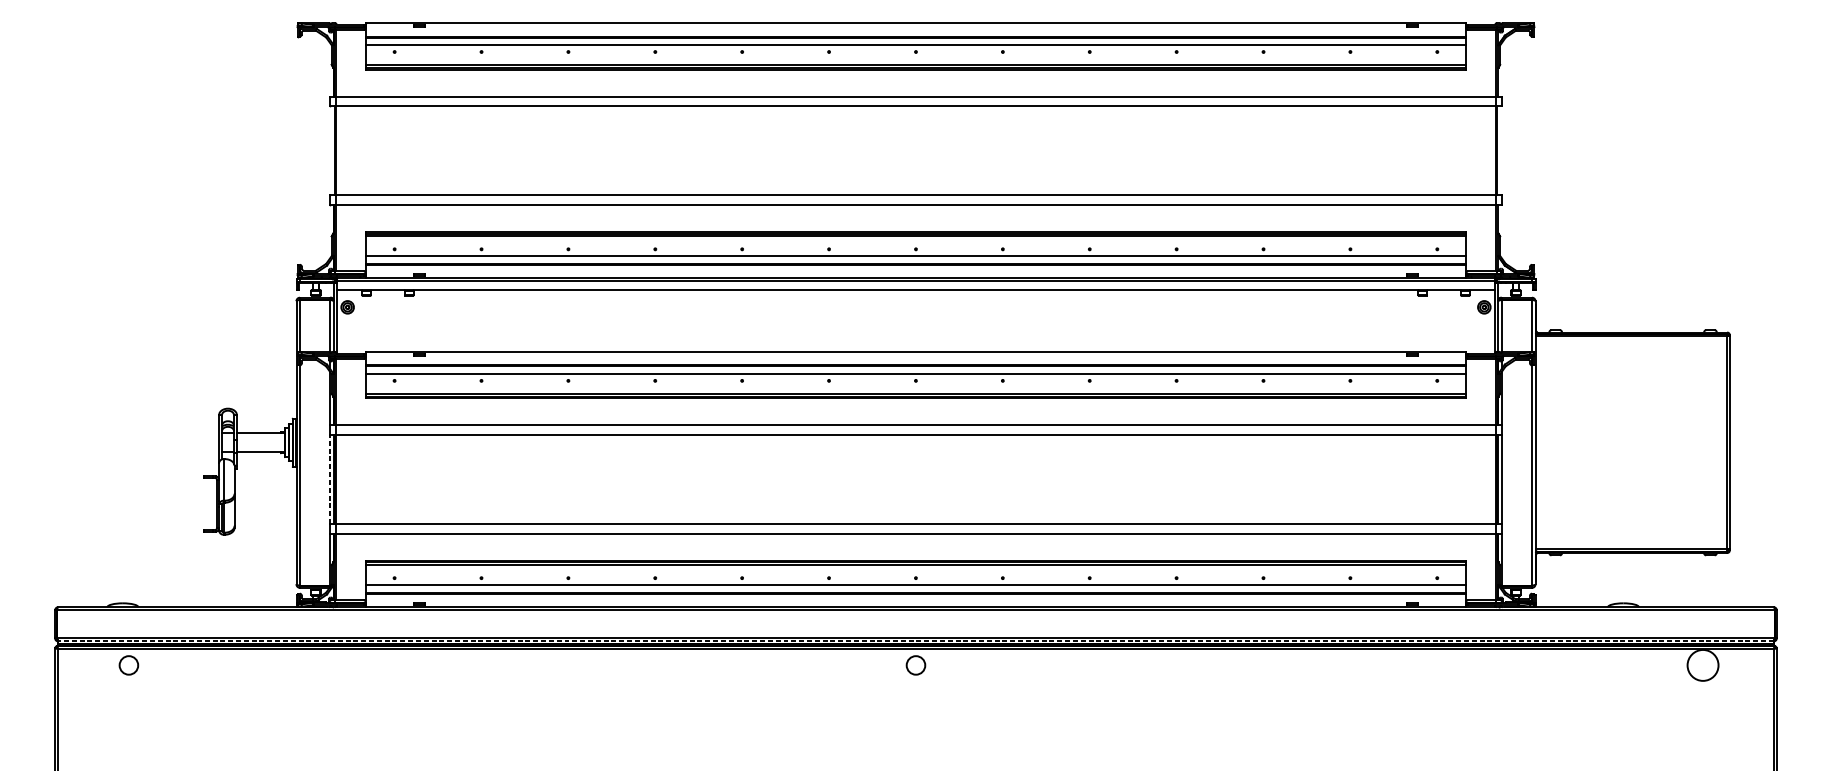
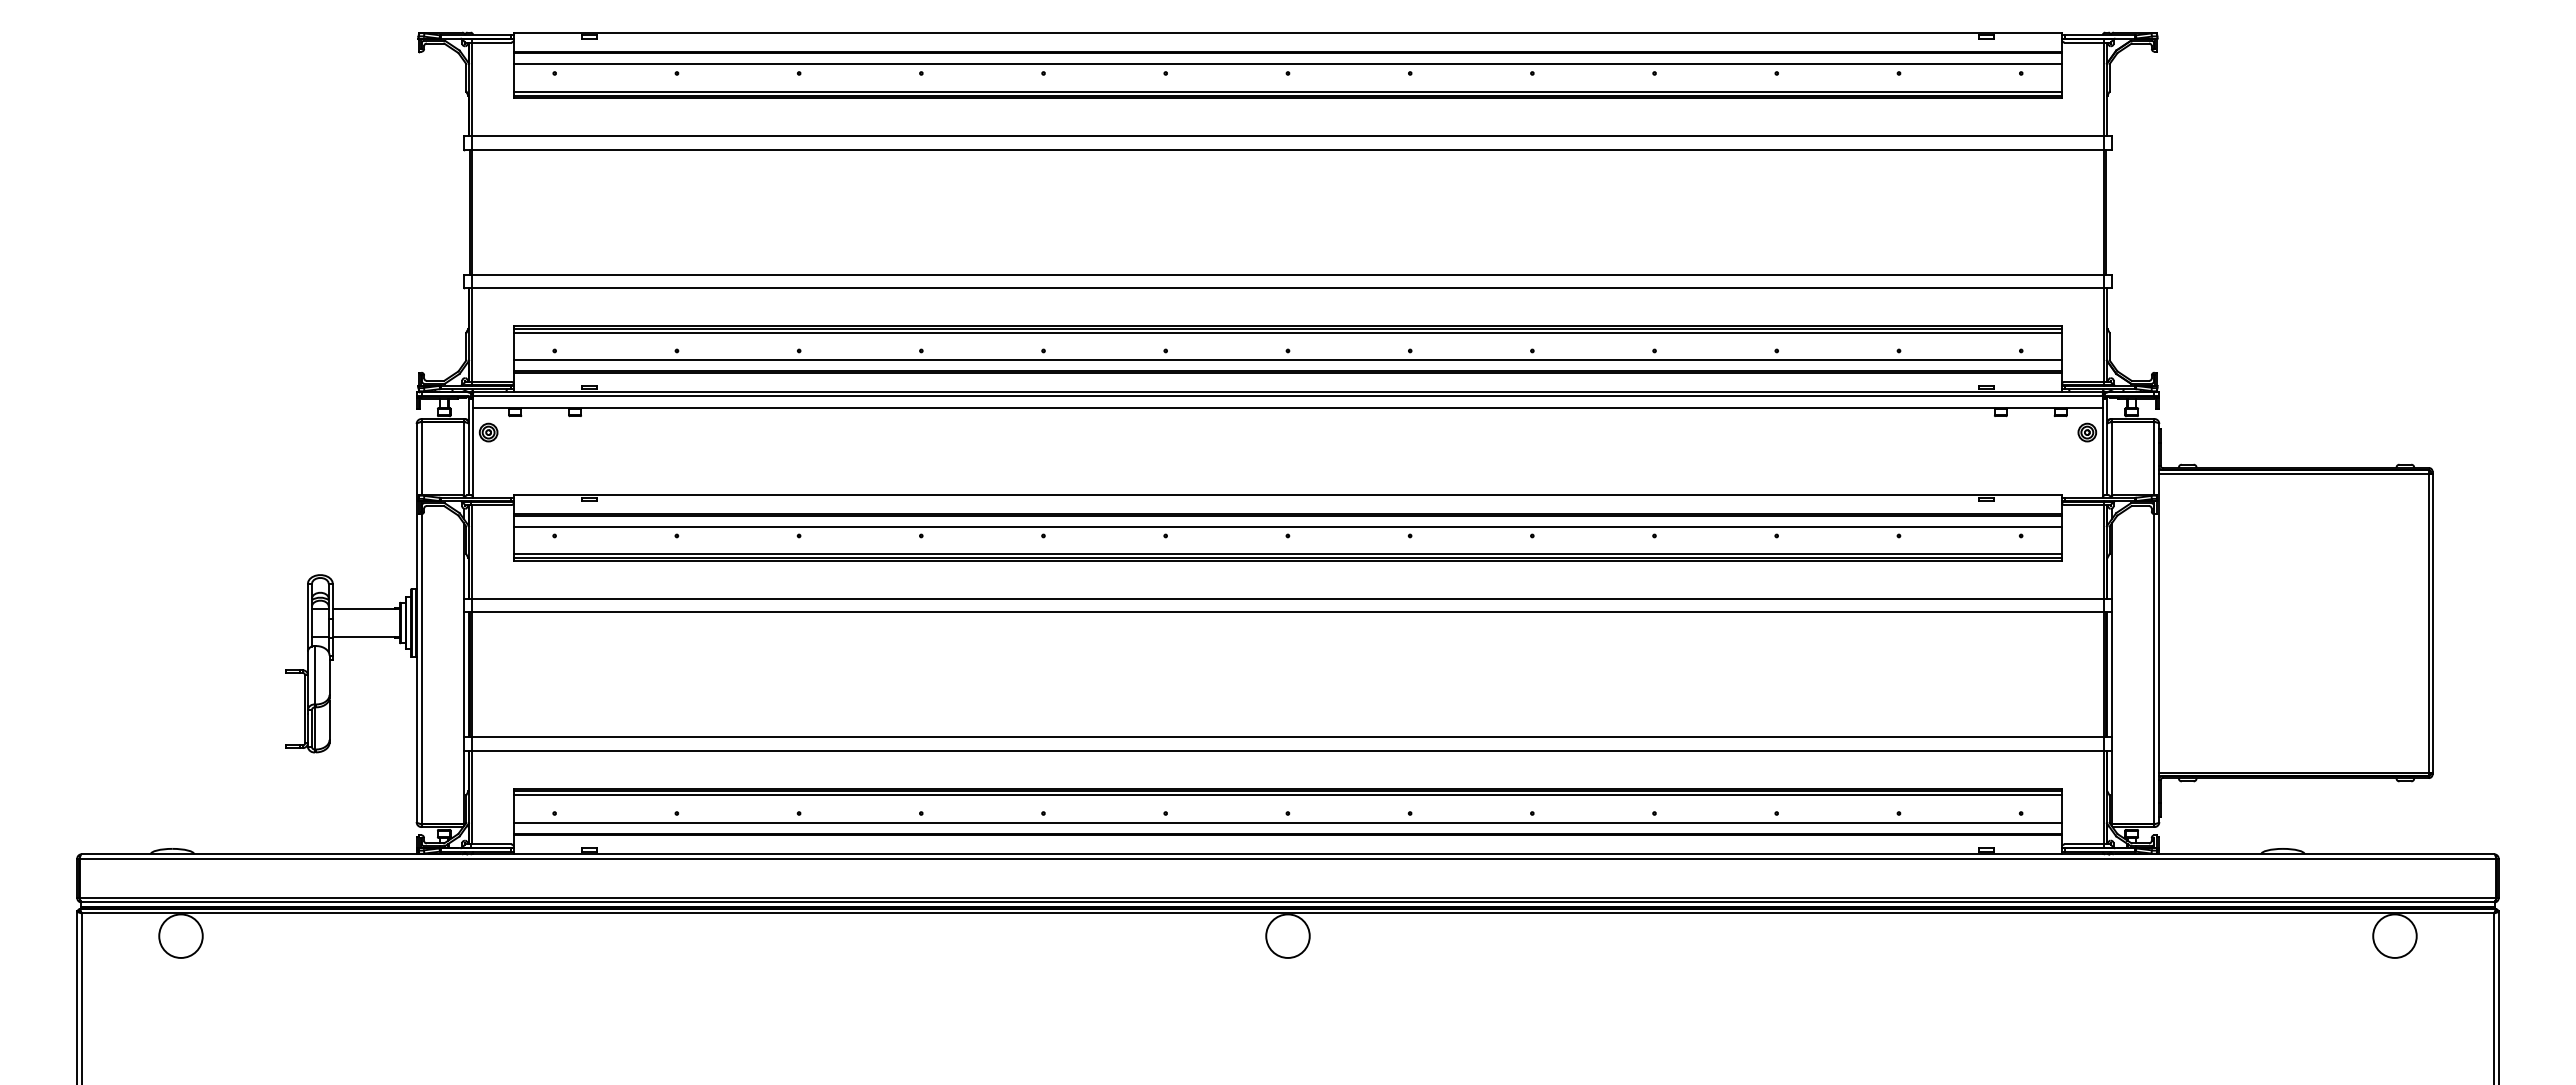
line: (330, 479) -> (464, 674), dashed -> solid
line: (916, 641) -> (1288, 902), dashed -> solid
circle: (128, 664) -> (180, 935), size x1.67
circle: (915, 664) -> (1287, 935), size x1.67

